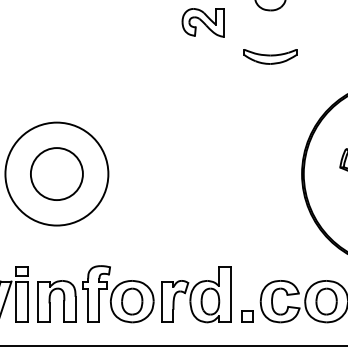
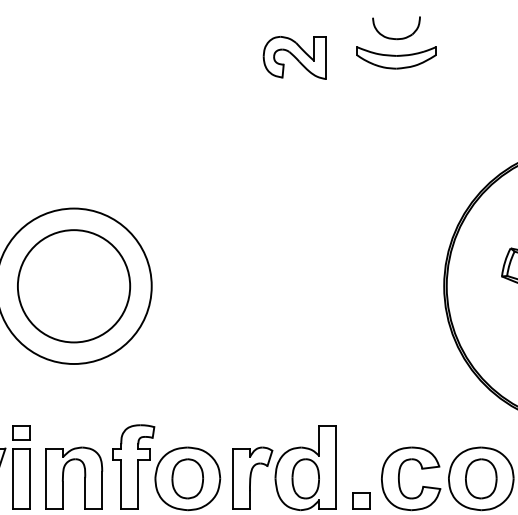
part: (270, 56) -> (396, 57), moved
circle: (56, 173) -> (73, 285), size x1.43

